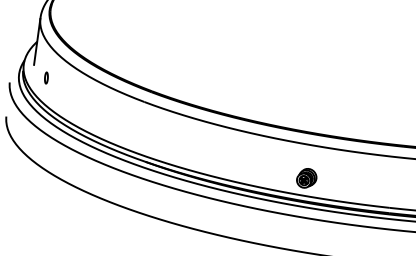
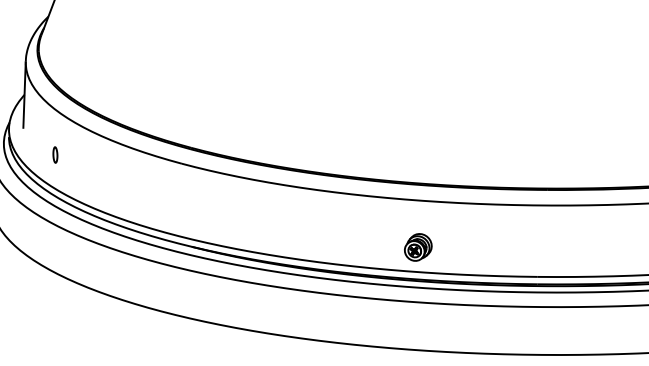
part: (46, 77) -> (55, 154), moved

